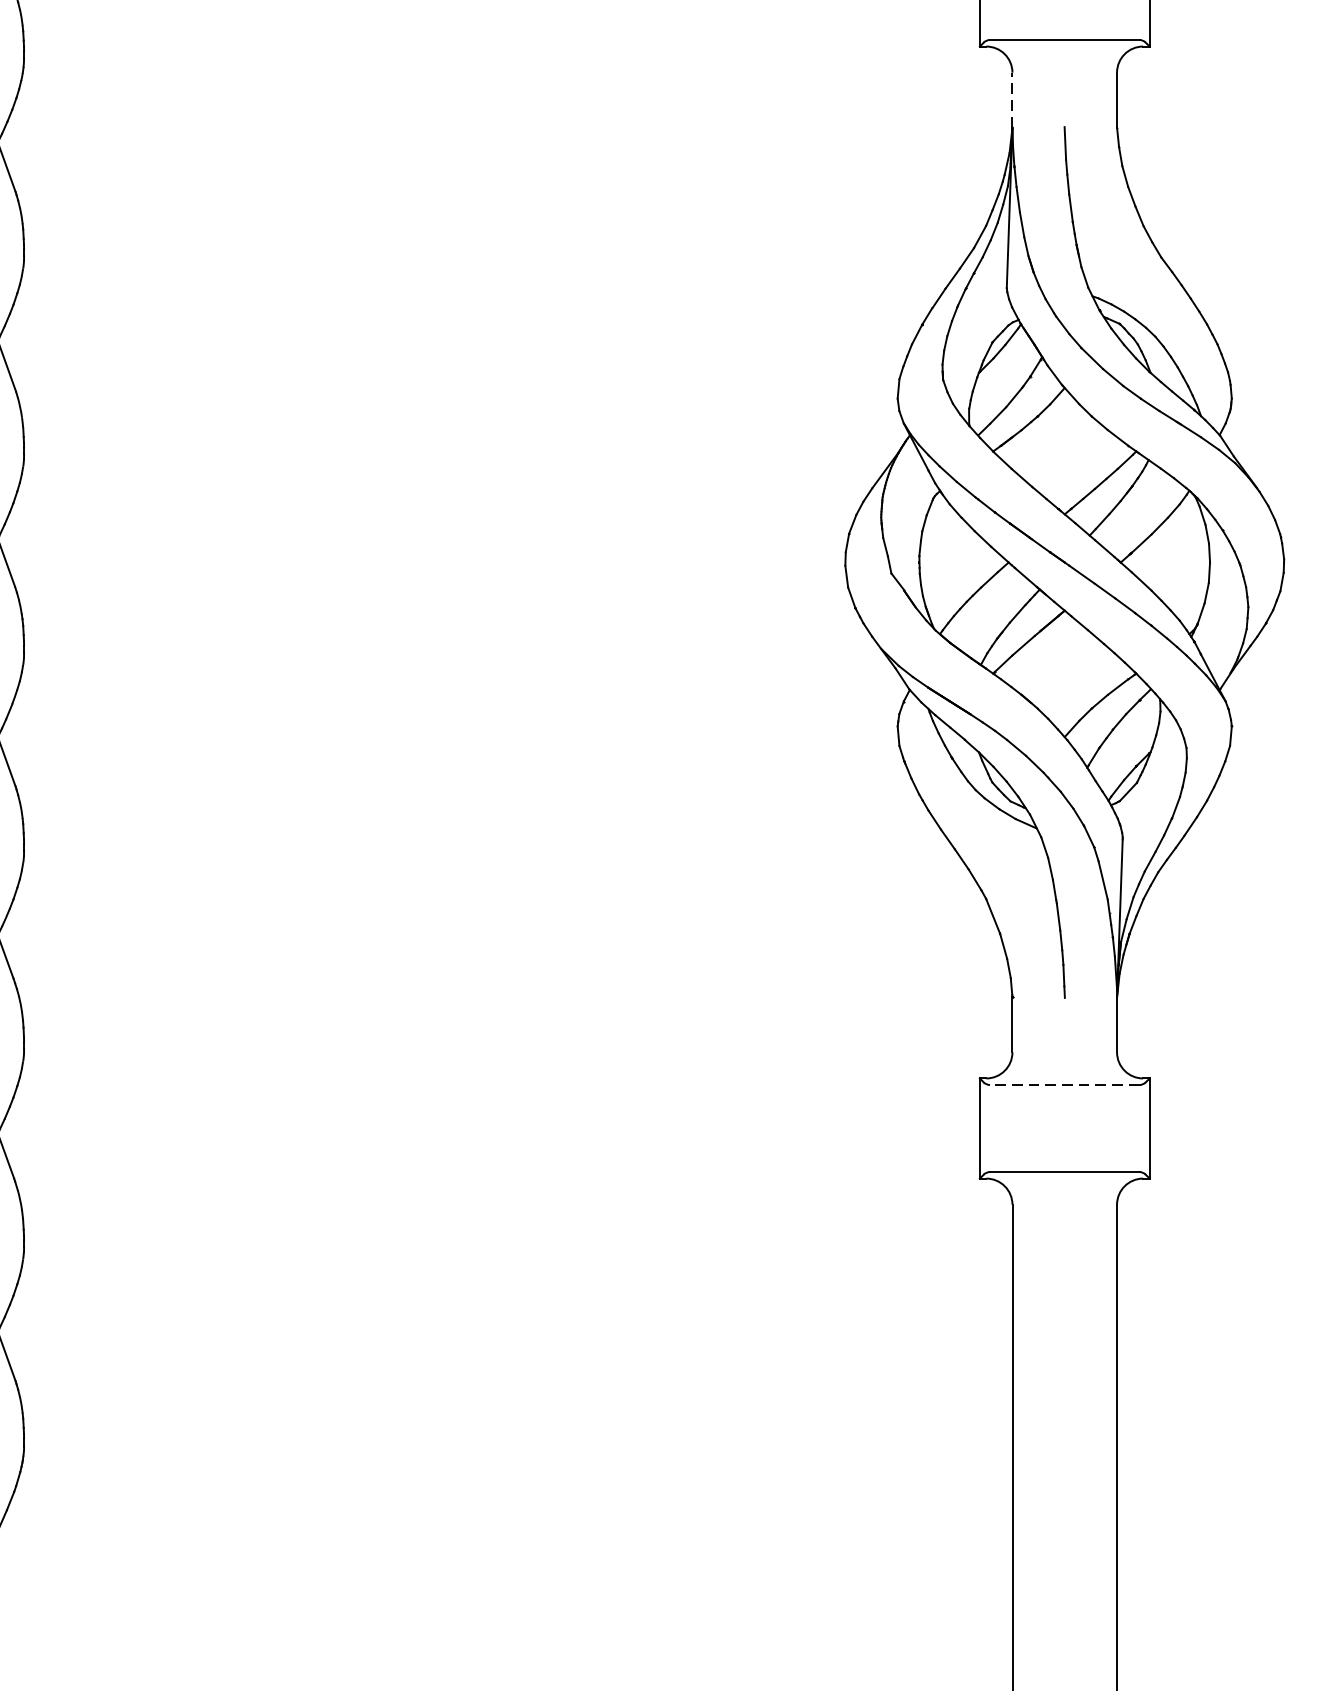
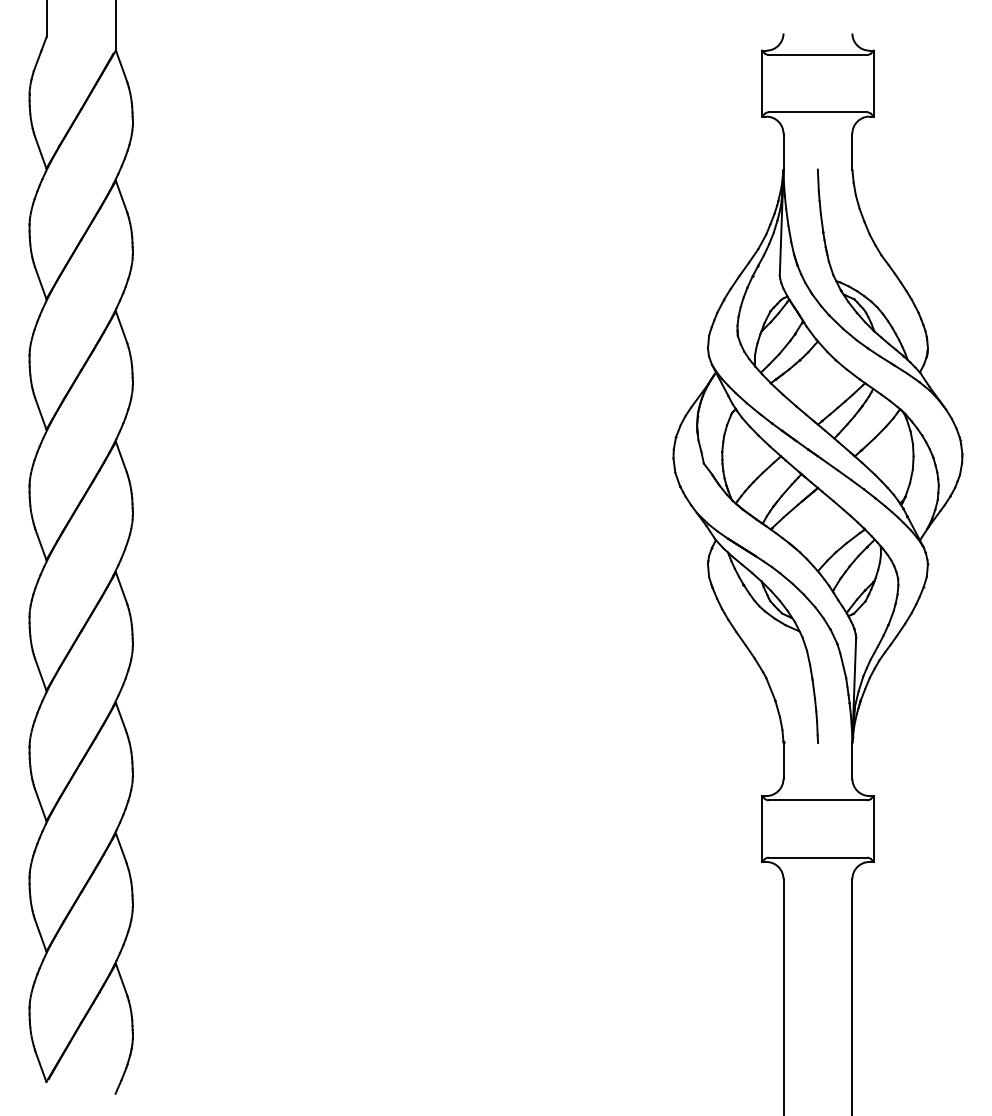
line: (1012, 99) -> (783, 151), dashed -> solid
line: (1064, 1085) -> (817, 800), dashed -> solid

